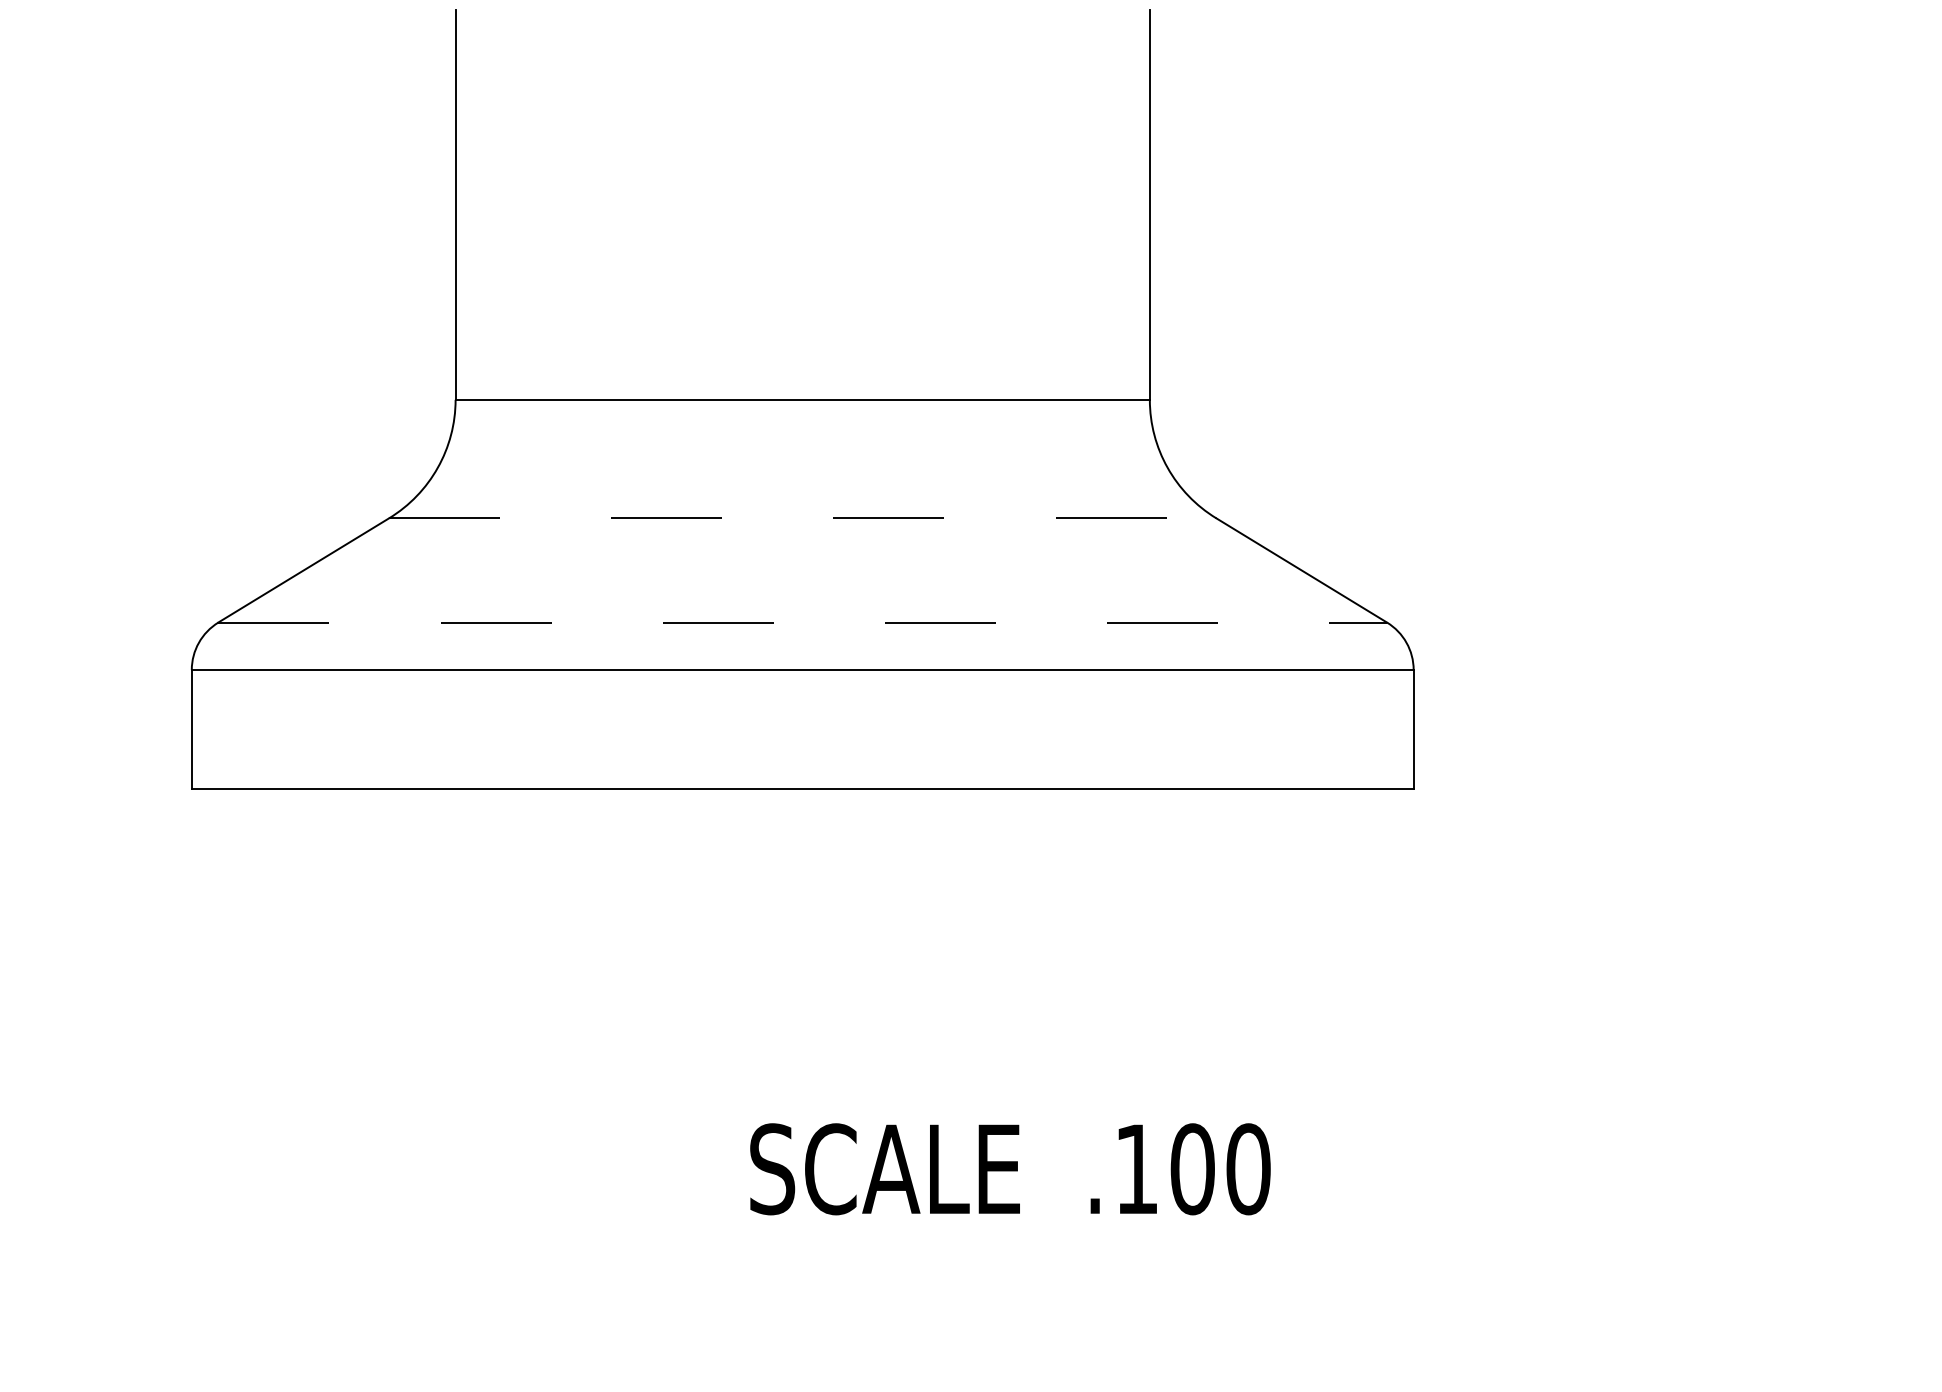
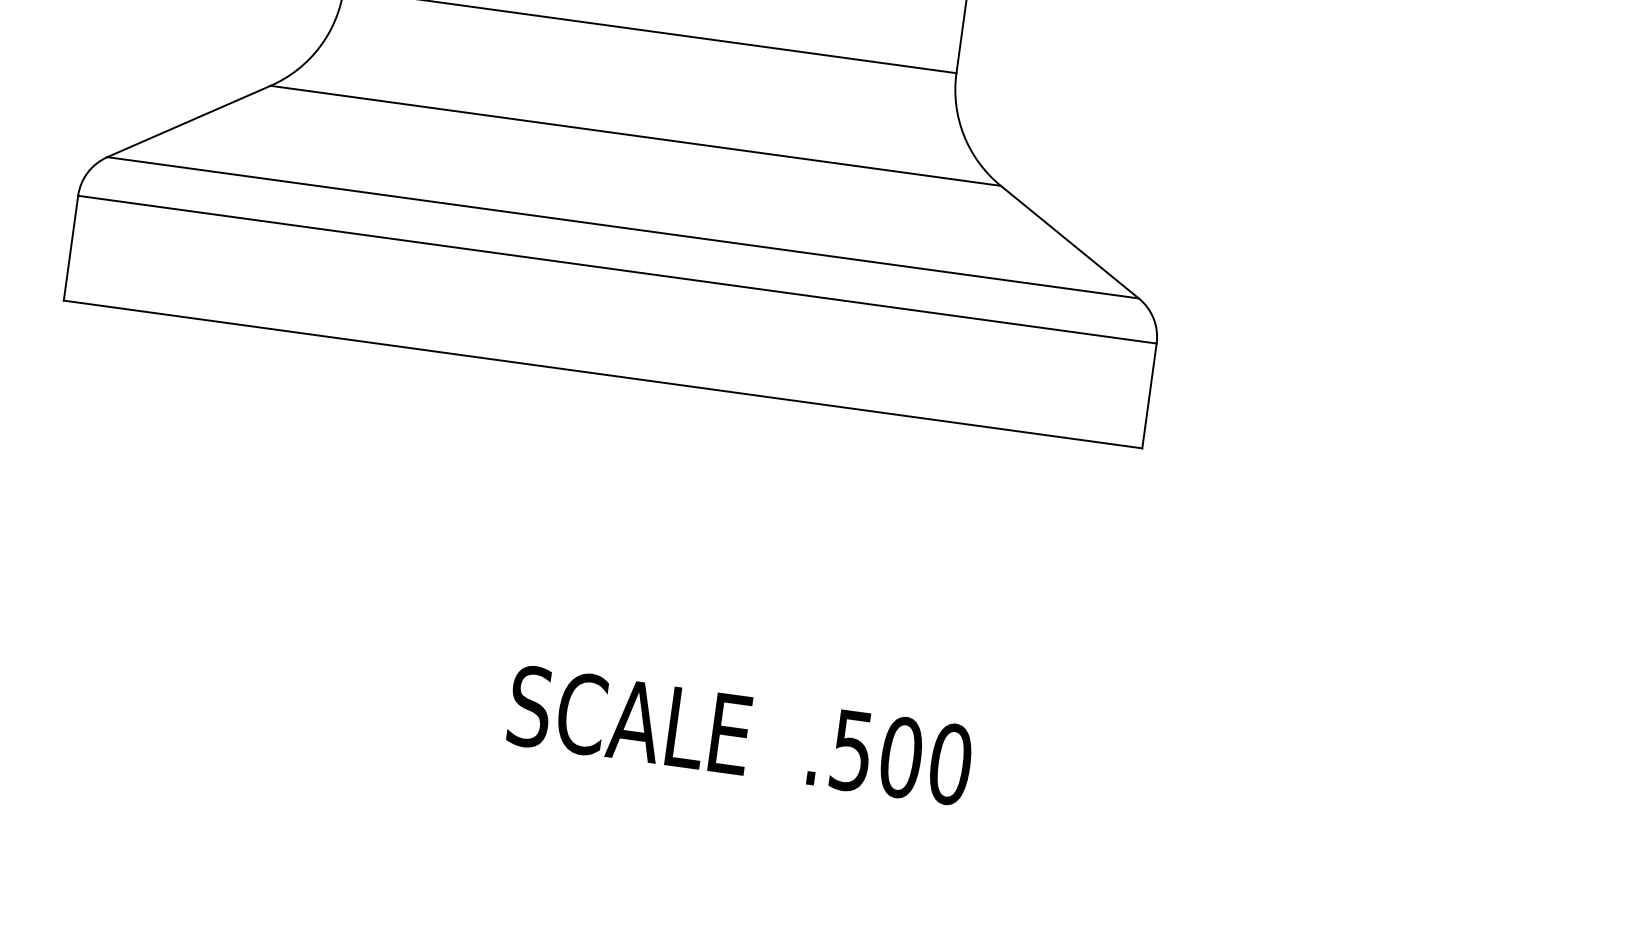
line: (802, 518) -> (635, 135), dashed -> solid
line: (803, 622) -> (623, 227), dashed -> solid
text: (1136, 1169) -> (851, 750), .100 -> .500

